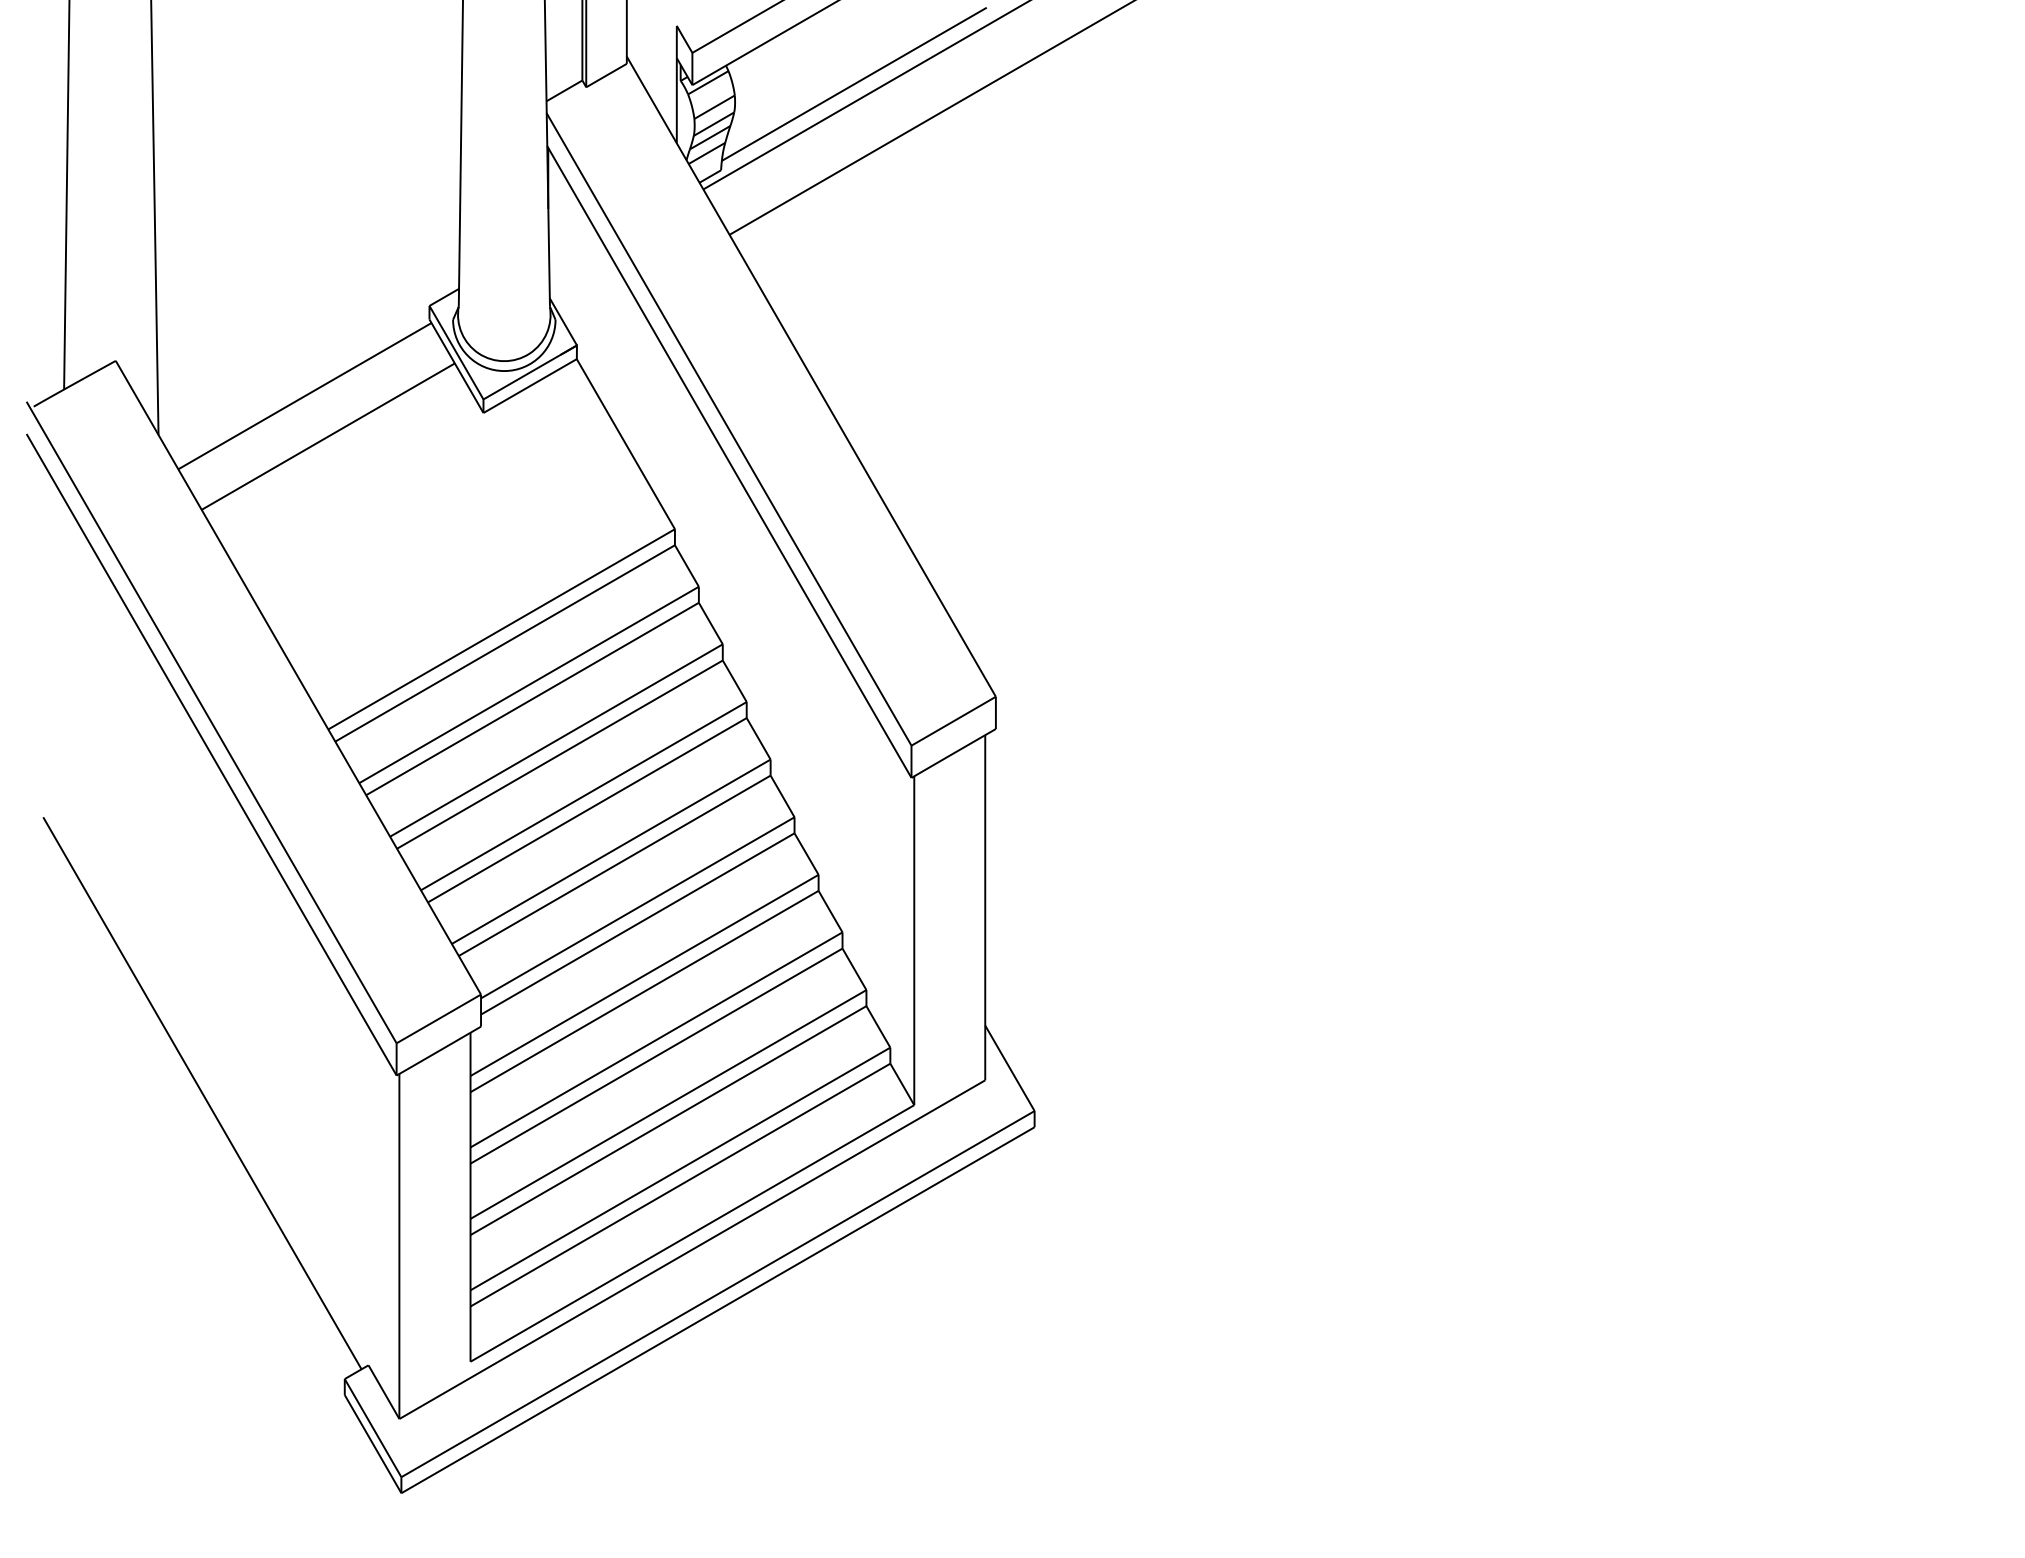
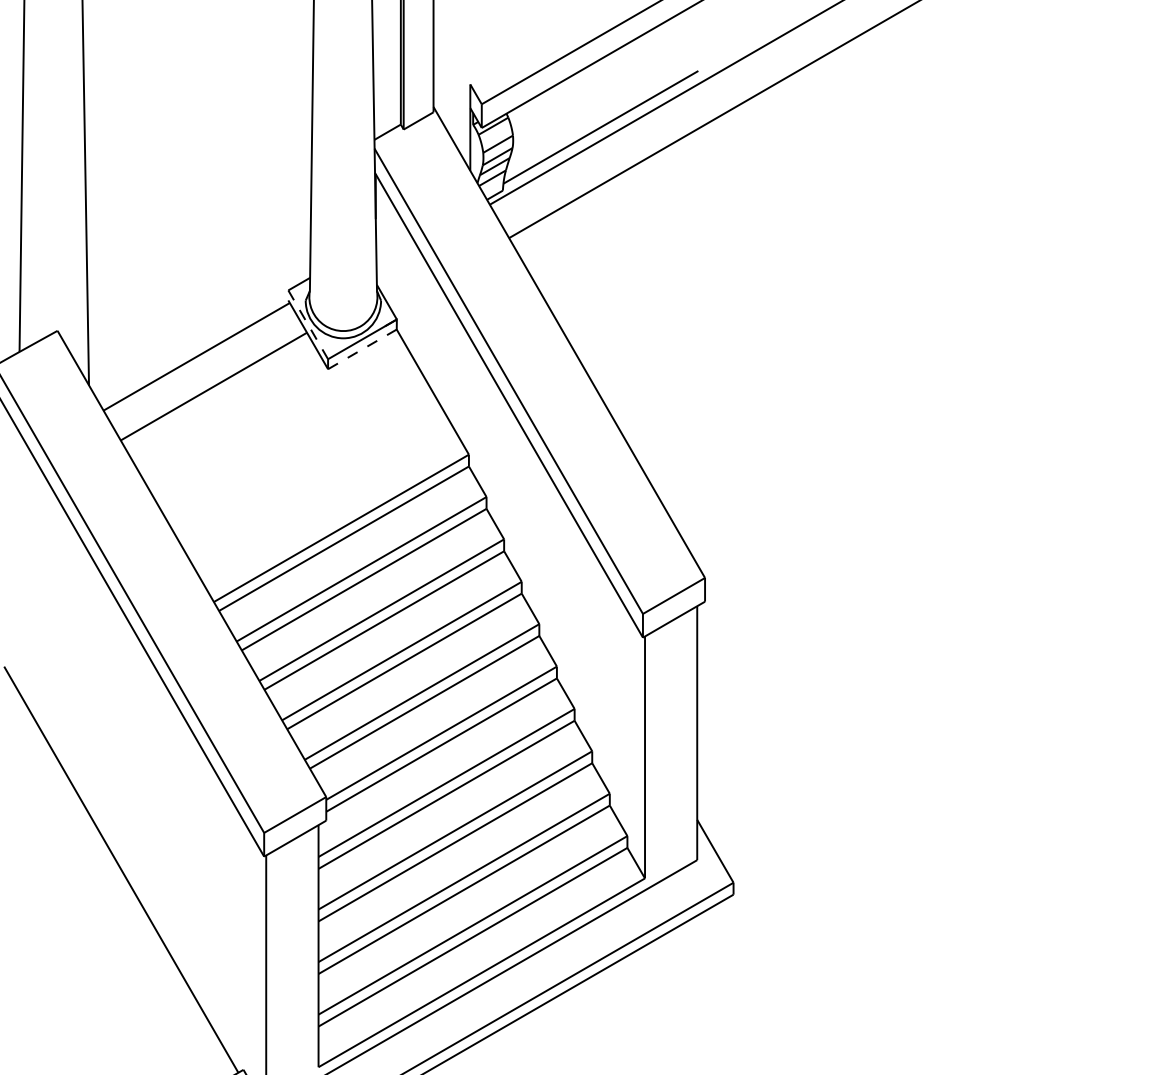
line: (452, 345) -> (305, 319), solid -> dashed
line: (530, 386) -> (362, 349), solid -> dashed

